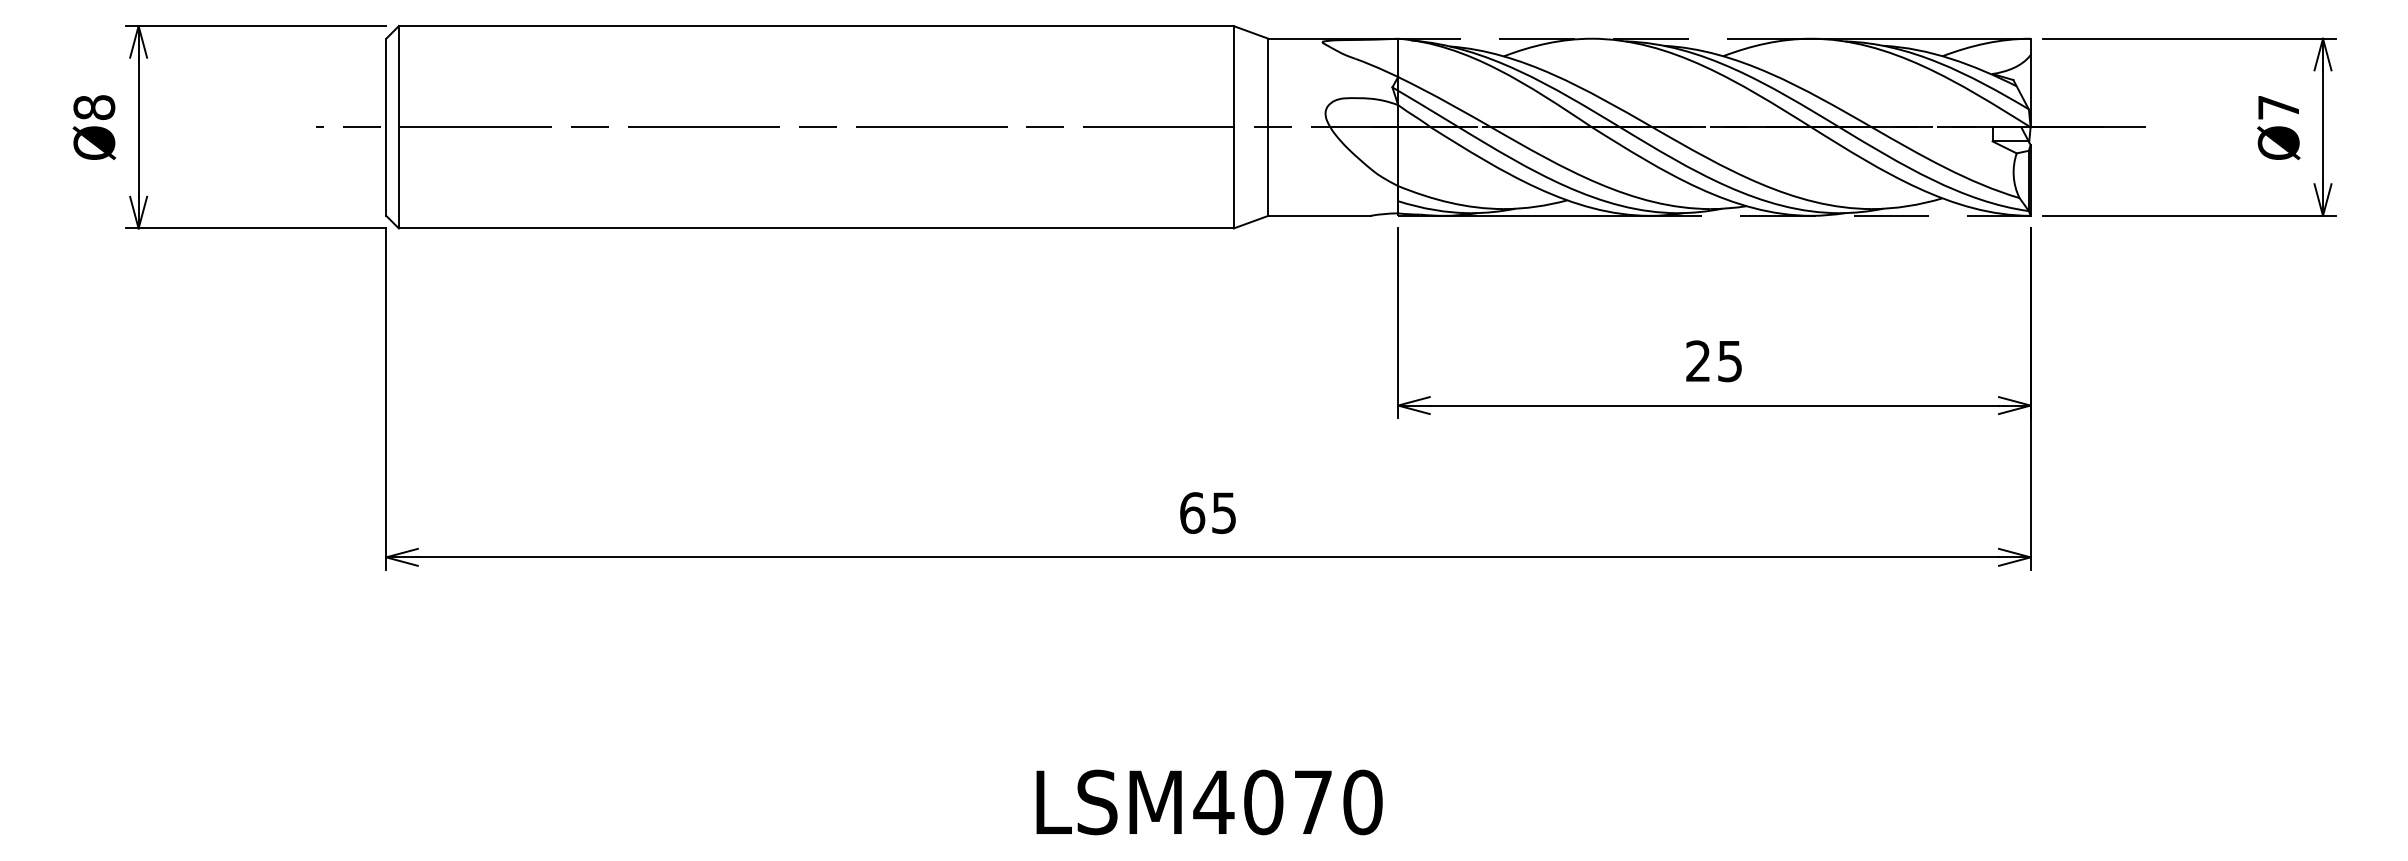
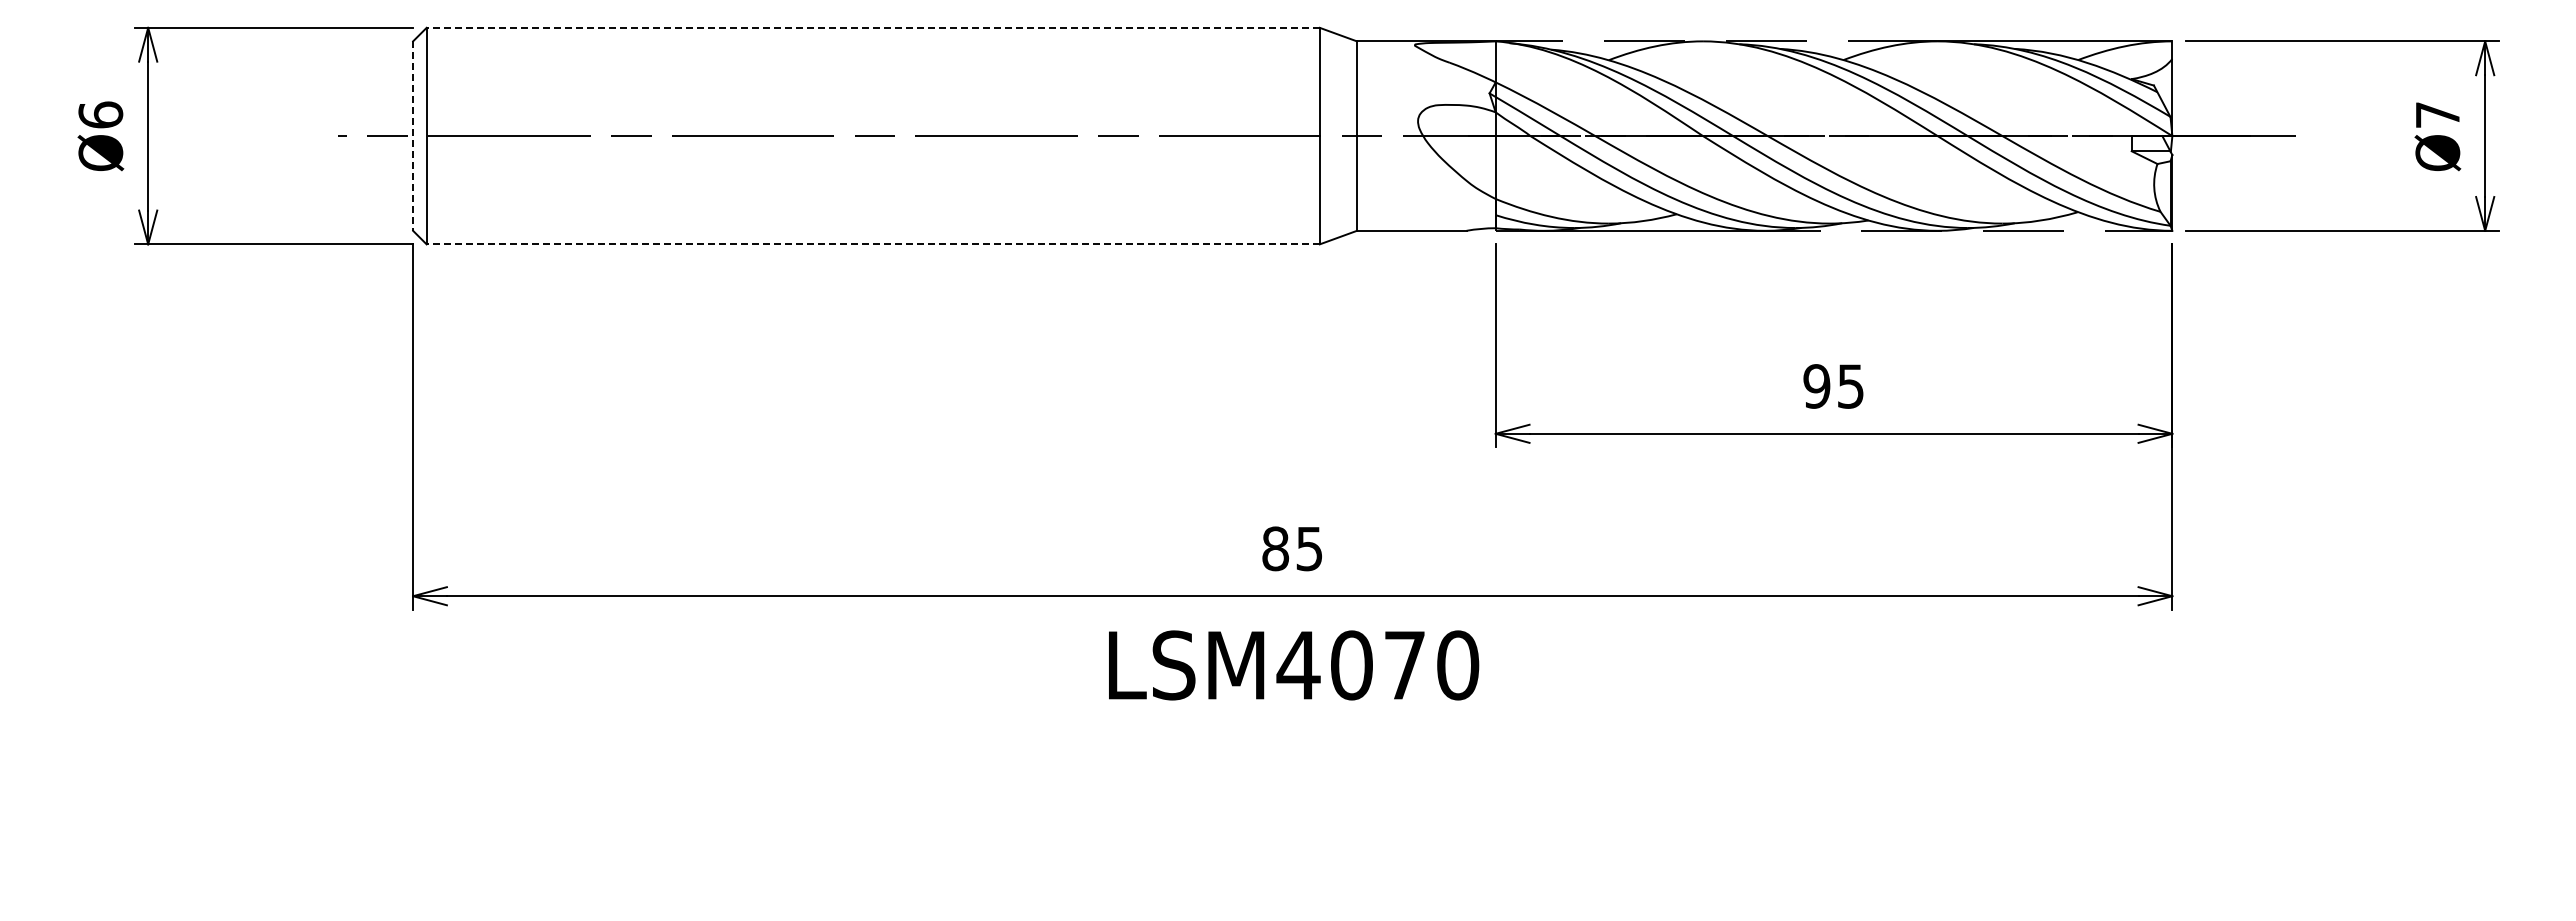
line: (816, 25) -> (873, 27), solid -> dashed
text: (94, 107) -> (100, 114), Ø8 -> Ø6
line: (386, 127) -> (413, 136), solid -> dashed
line: (816, 228) -> (873, 244), solid -> dashed
text: (1697, 361) -> (1816, 386), 25 -> 95
text: (1192, 512) -> (1275, 548), 65 -> 85
text: (1210, 802) -> (1294, 665), moved

